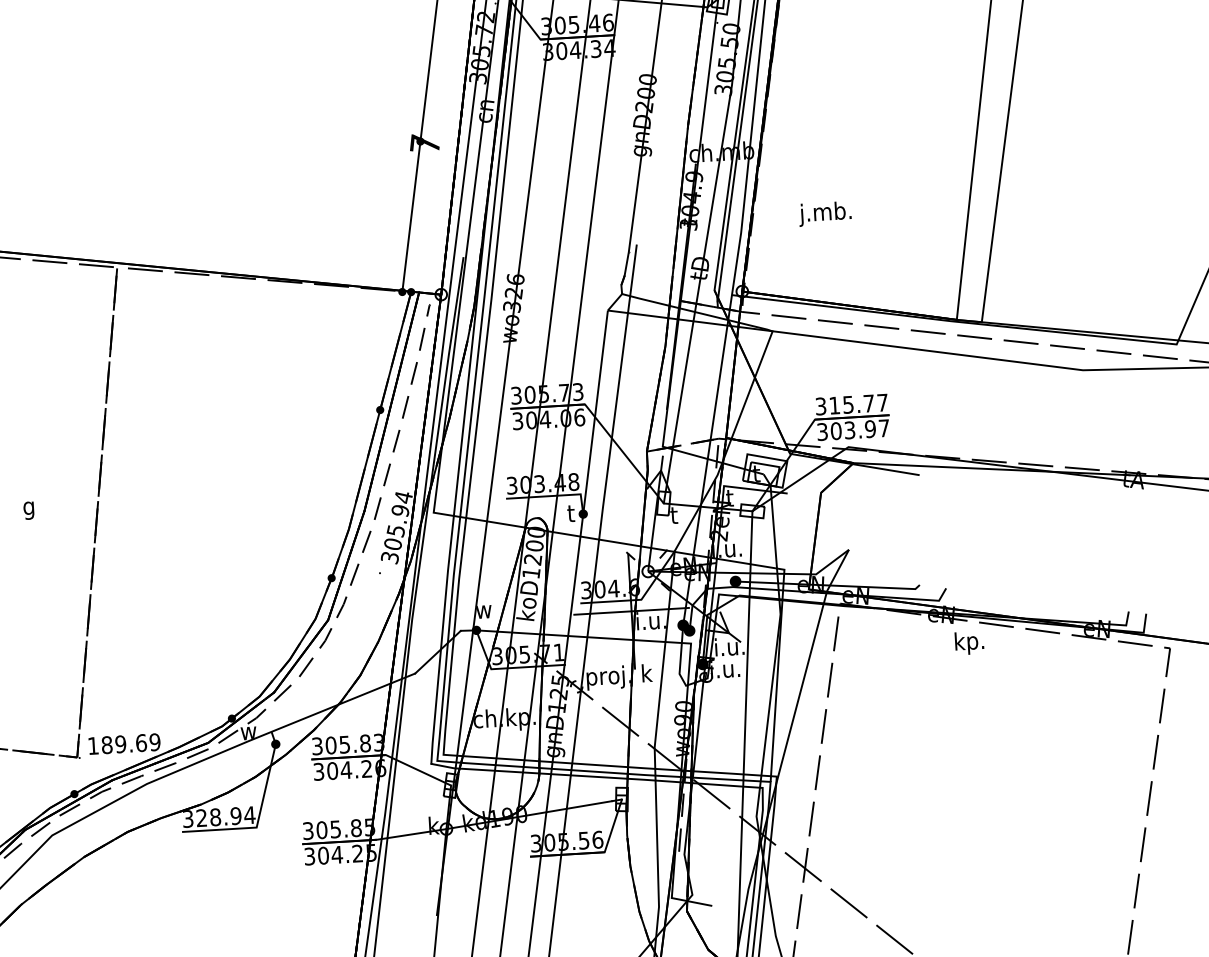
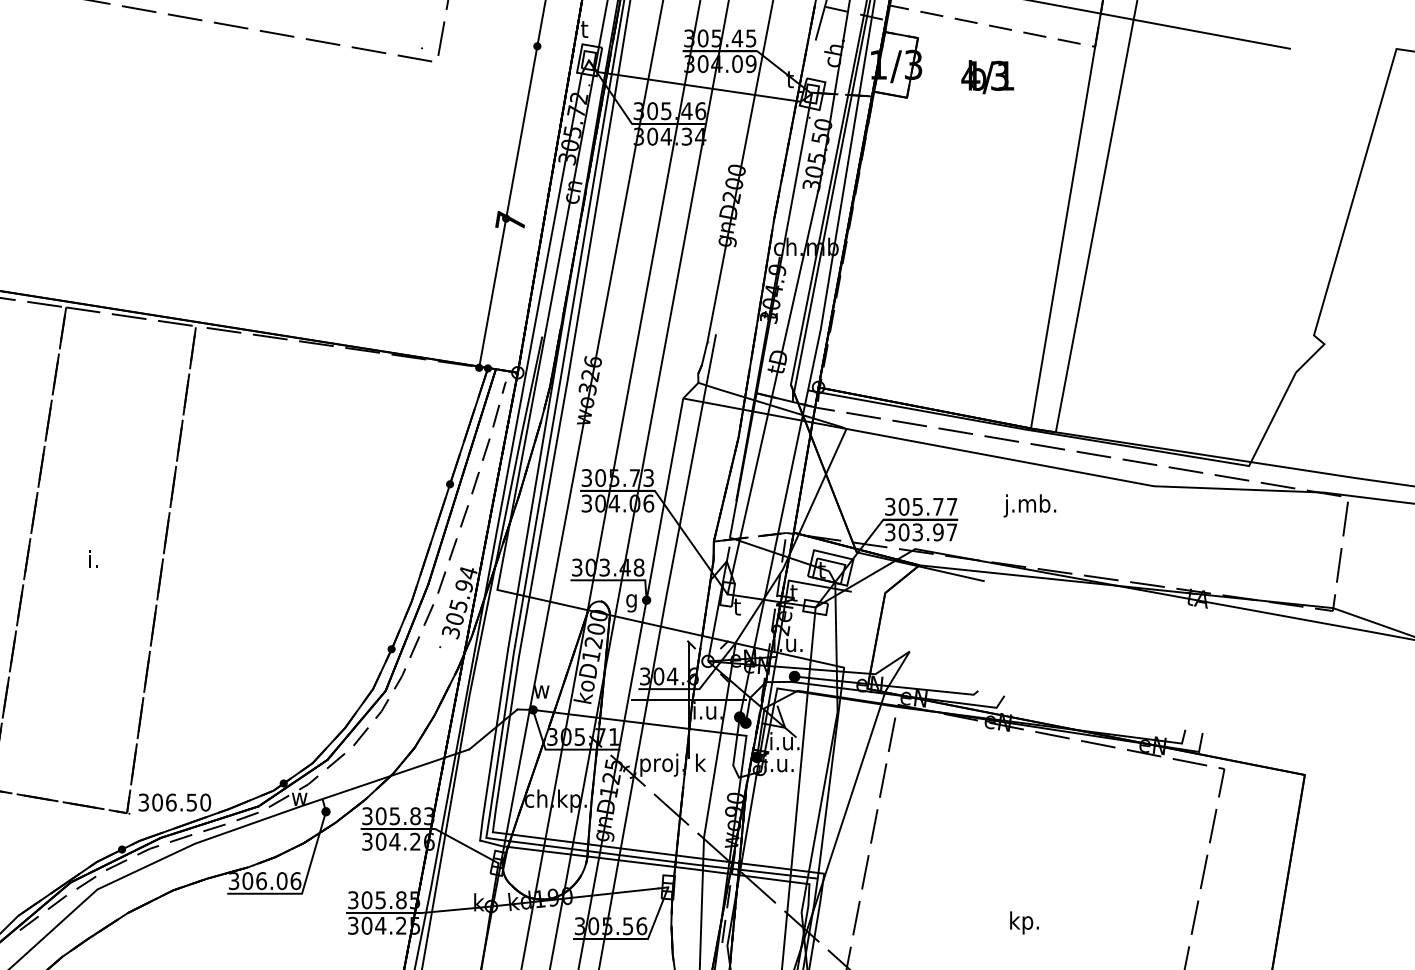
text: (824, 213) -> (1029, 505), moved
text: (834, 405) -> (903, 506), 315.77 -> 305.77
text: (28, 508) -> (93, 561), g -> i.
text: (569, 516) -> (632, 601), t -> g
text: (969, 642) -> (1024, 922), moved
text: (123, 744) -> (174, 802), 189.69 -> 306.50
text: (225, 817) -> (271, 881), 328.94 -> 306.06

